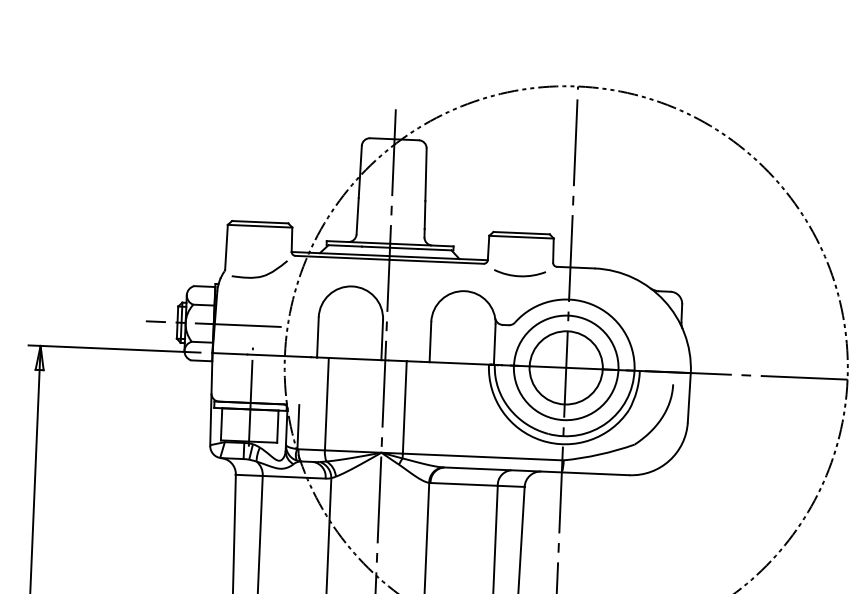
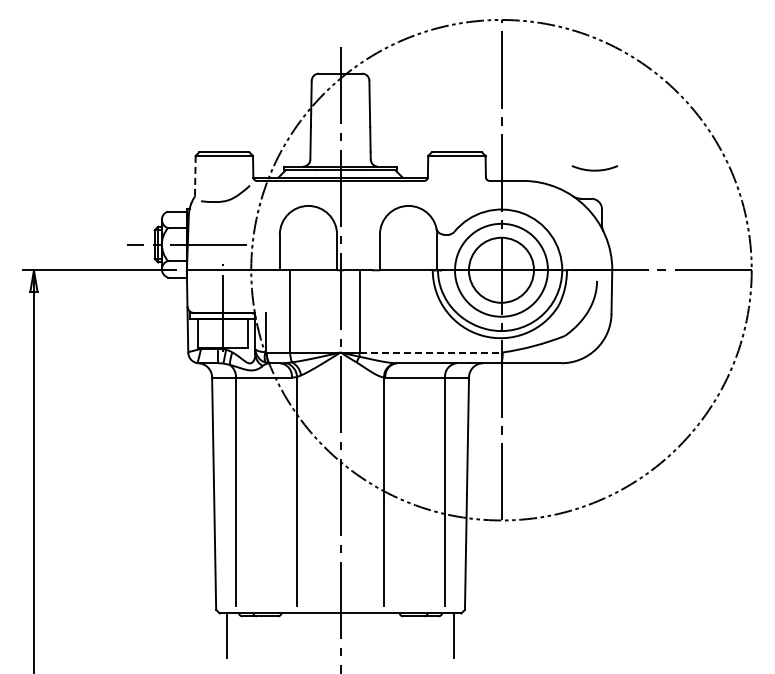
line: (226, 246) -> (195, 175), solid -> dashed
arc: (519, 274) -> (594, 169), moved
line: (483, 457) -> (431, 352), solid -> dashed

